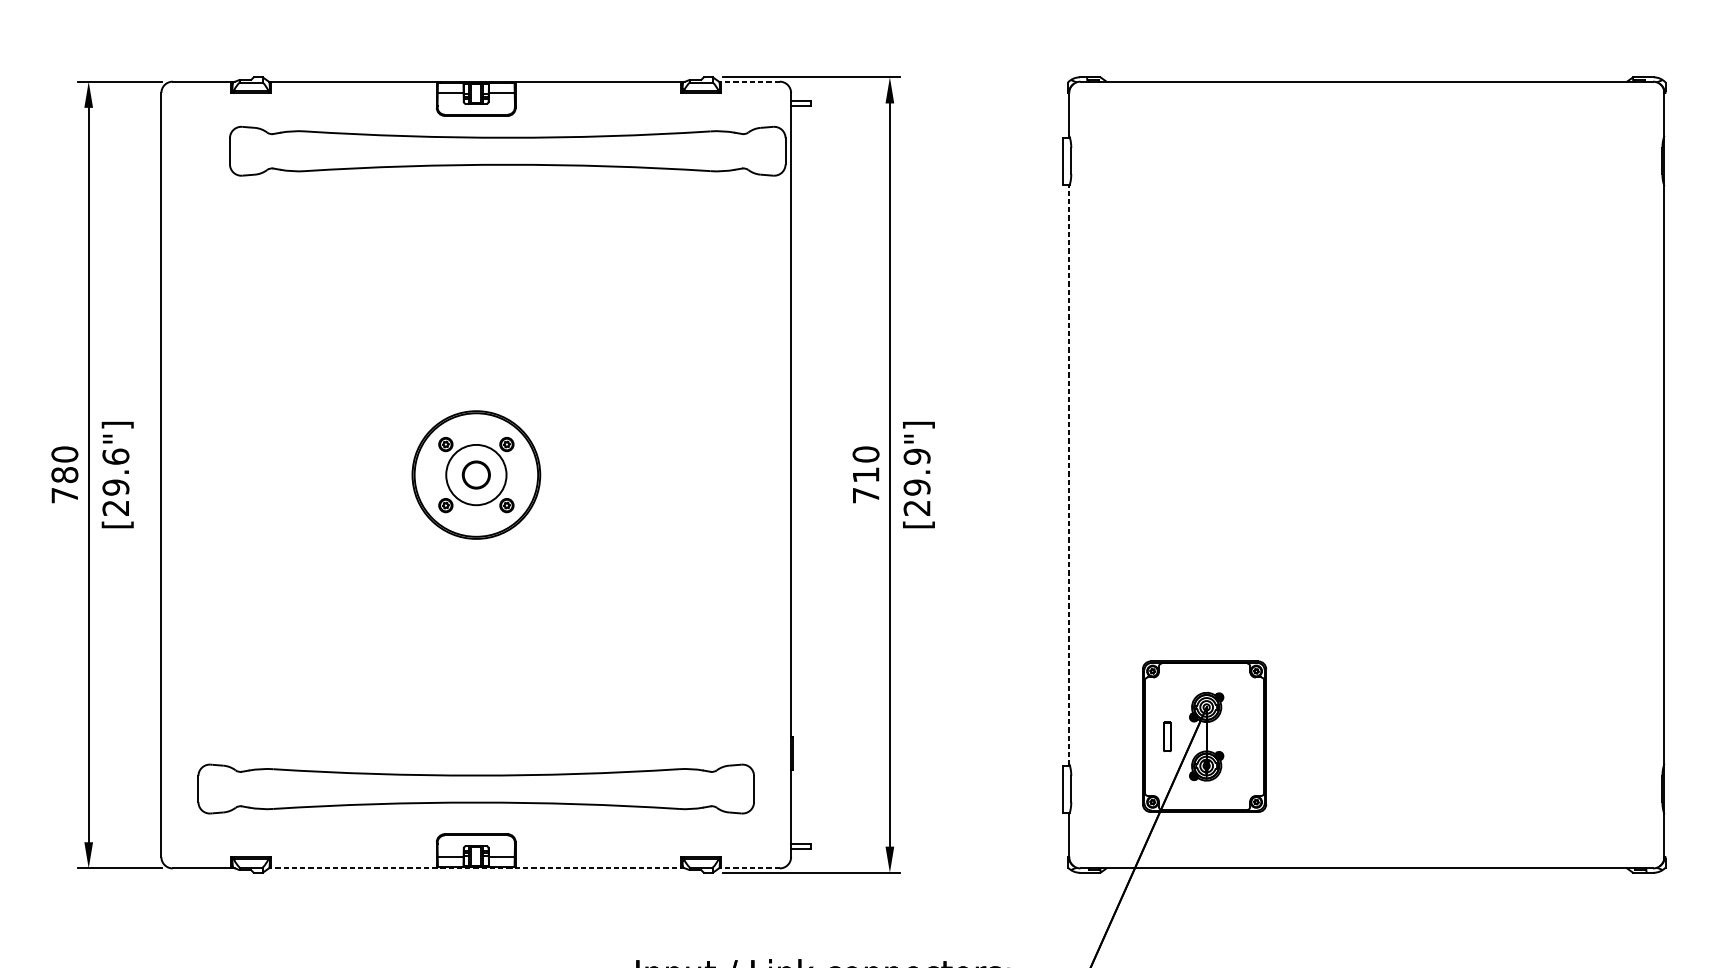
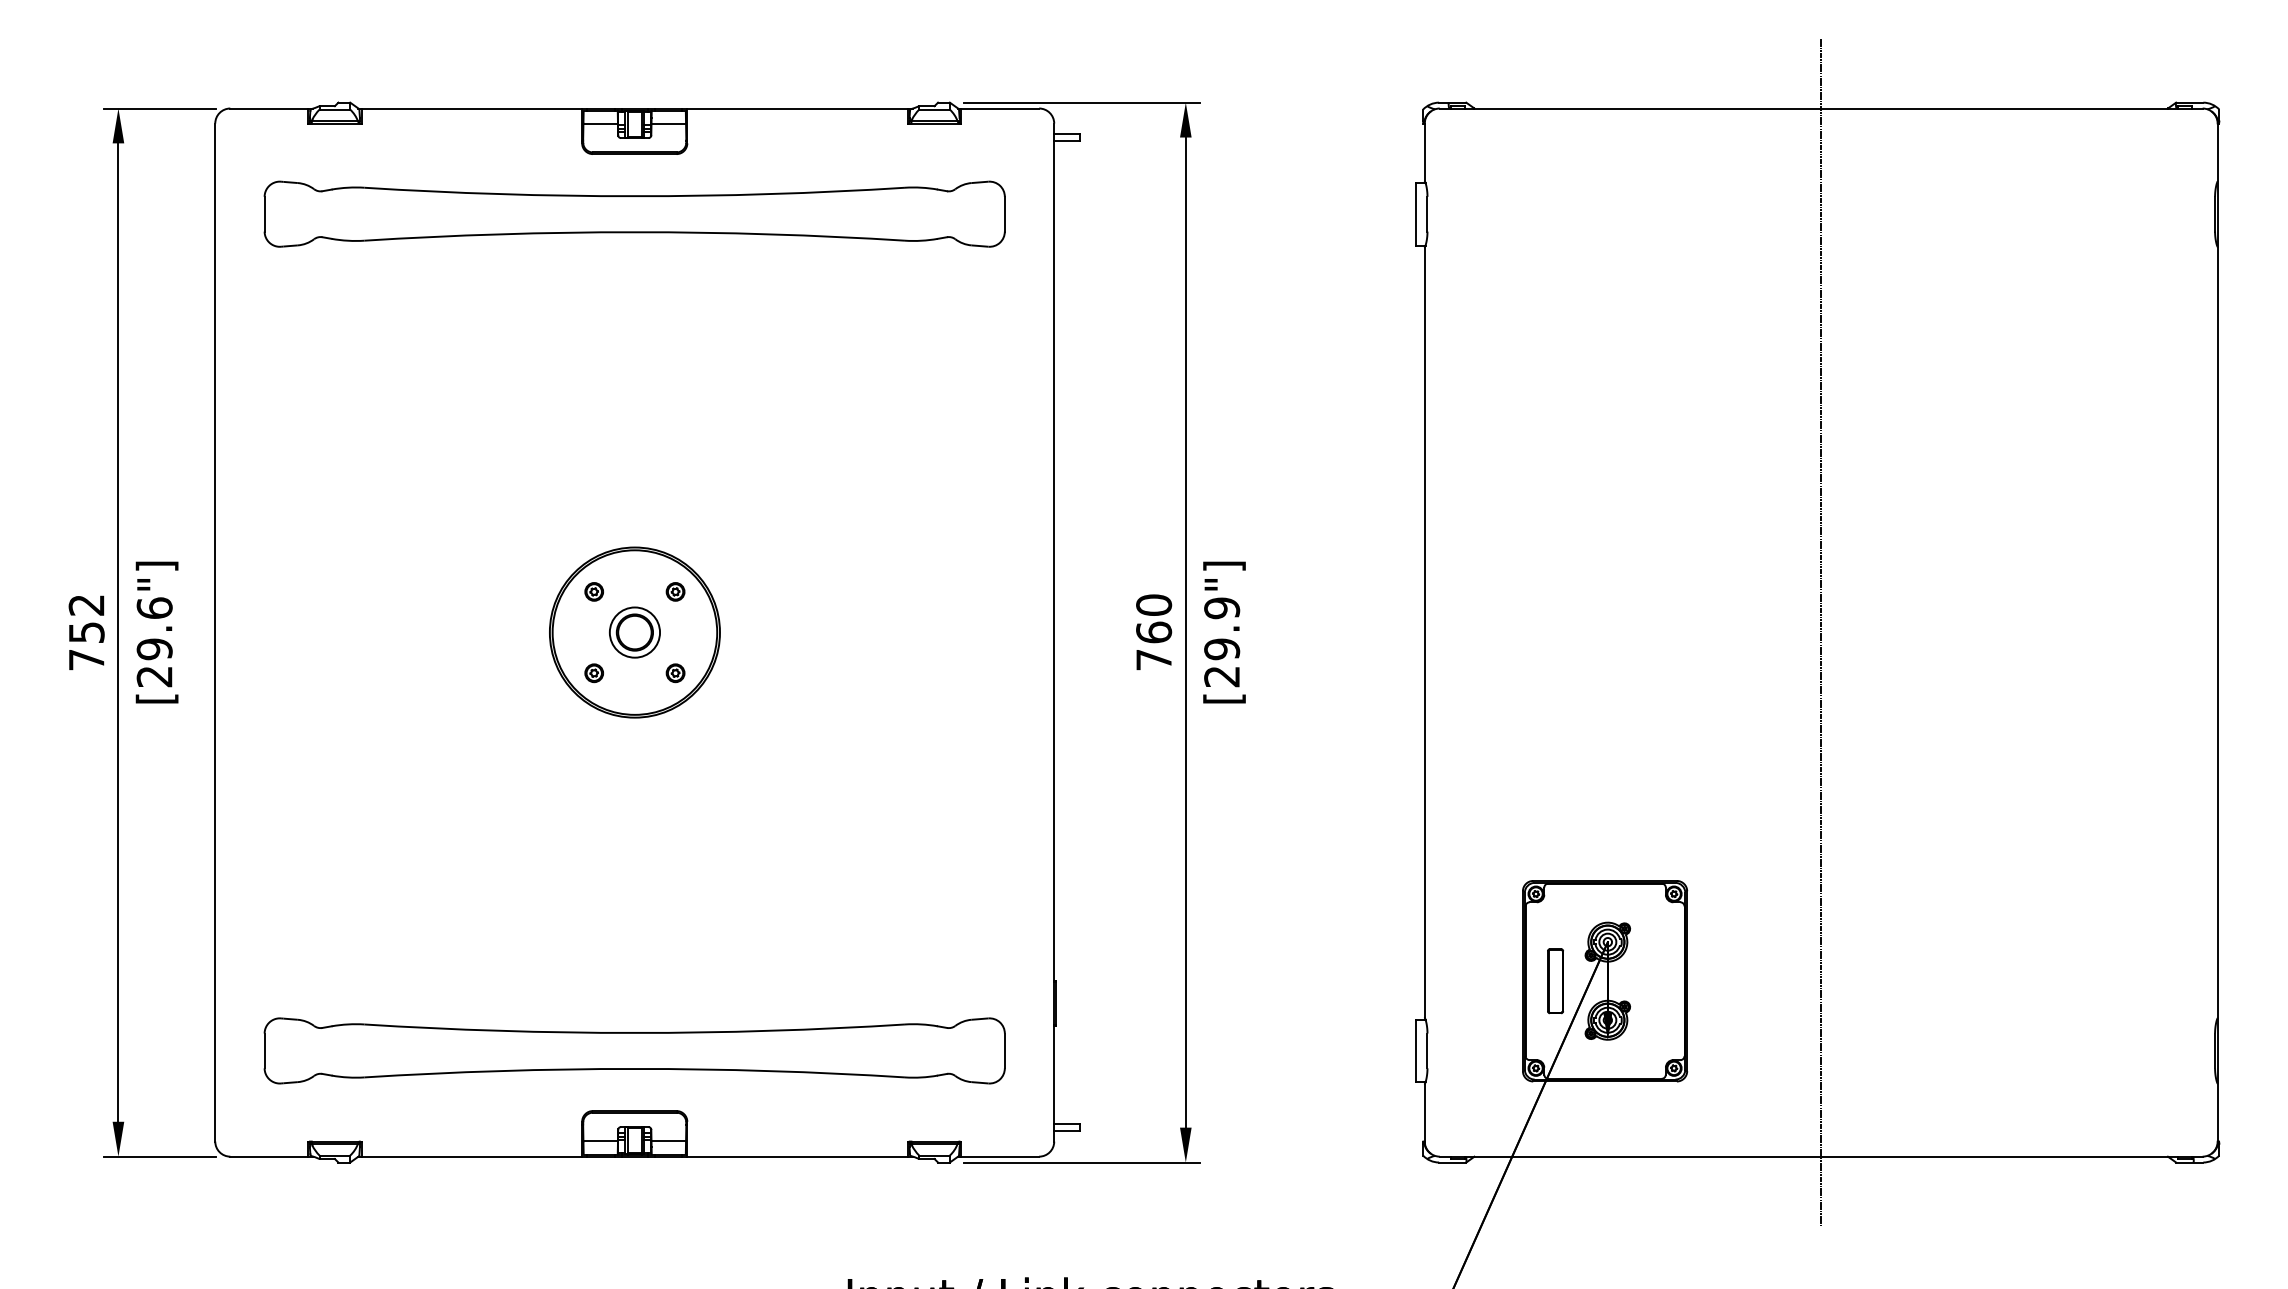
line: (749, 81) -> (998, 108), dashed -> solid
part: (507, 150) -> (634, 213), moved
text: (64, 464) -> (86, 618), 780 -> 752
circle: (476, 474) -> (634, 632), size x0.62
text: (866, 474) -> (1154, 632), 710 -> 760
line: (1069, 474) -> (1424, 632), dashed -> solid
line: (1367, 474) -> (1821, 632), added
part: (1167, 736) -> (1555, 981), size x1.67
line: (476, 868) -> (635, 1156), dashed -> solid
line: (749, 868) -> (998, 1156), dashed -> solid

